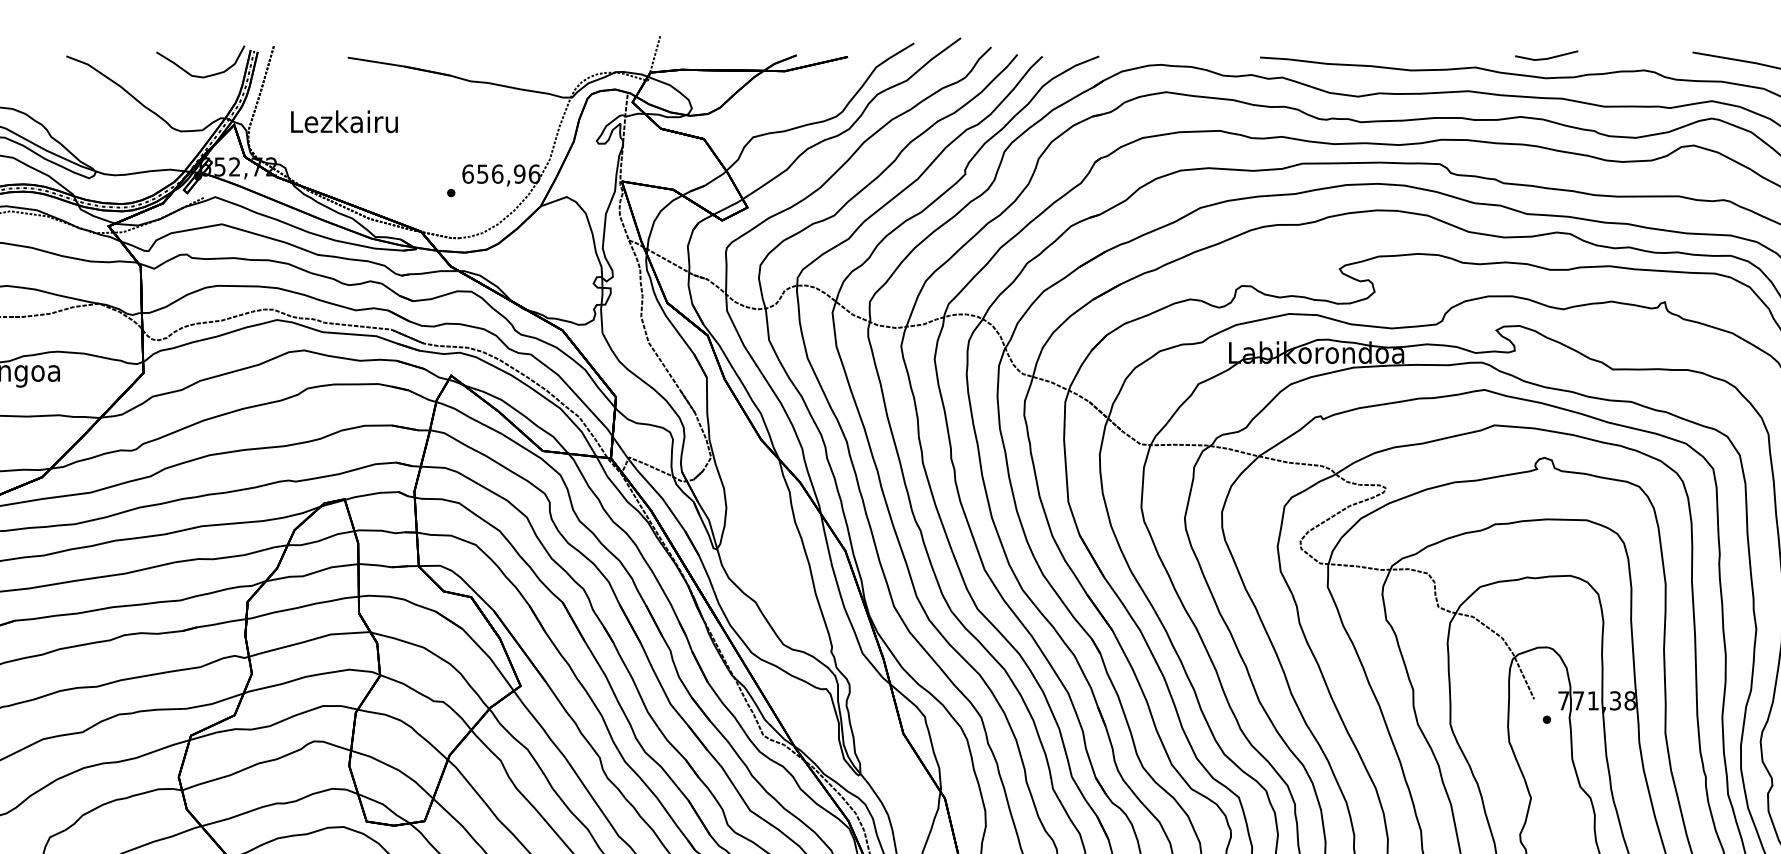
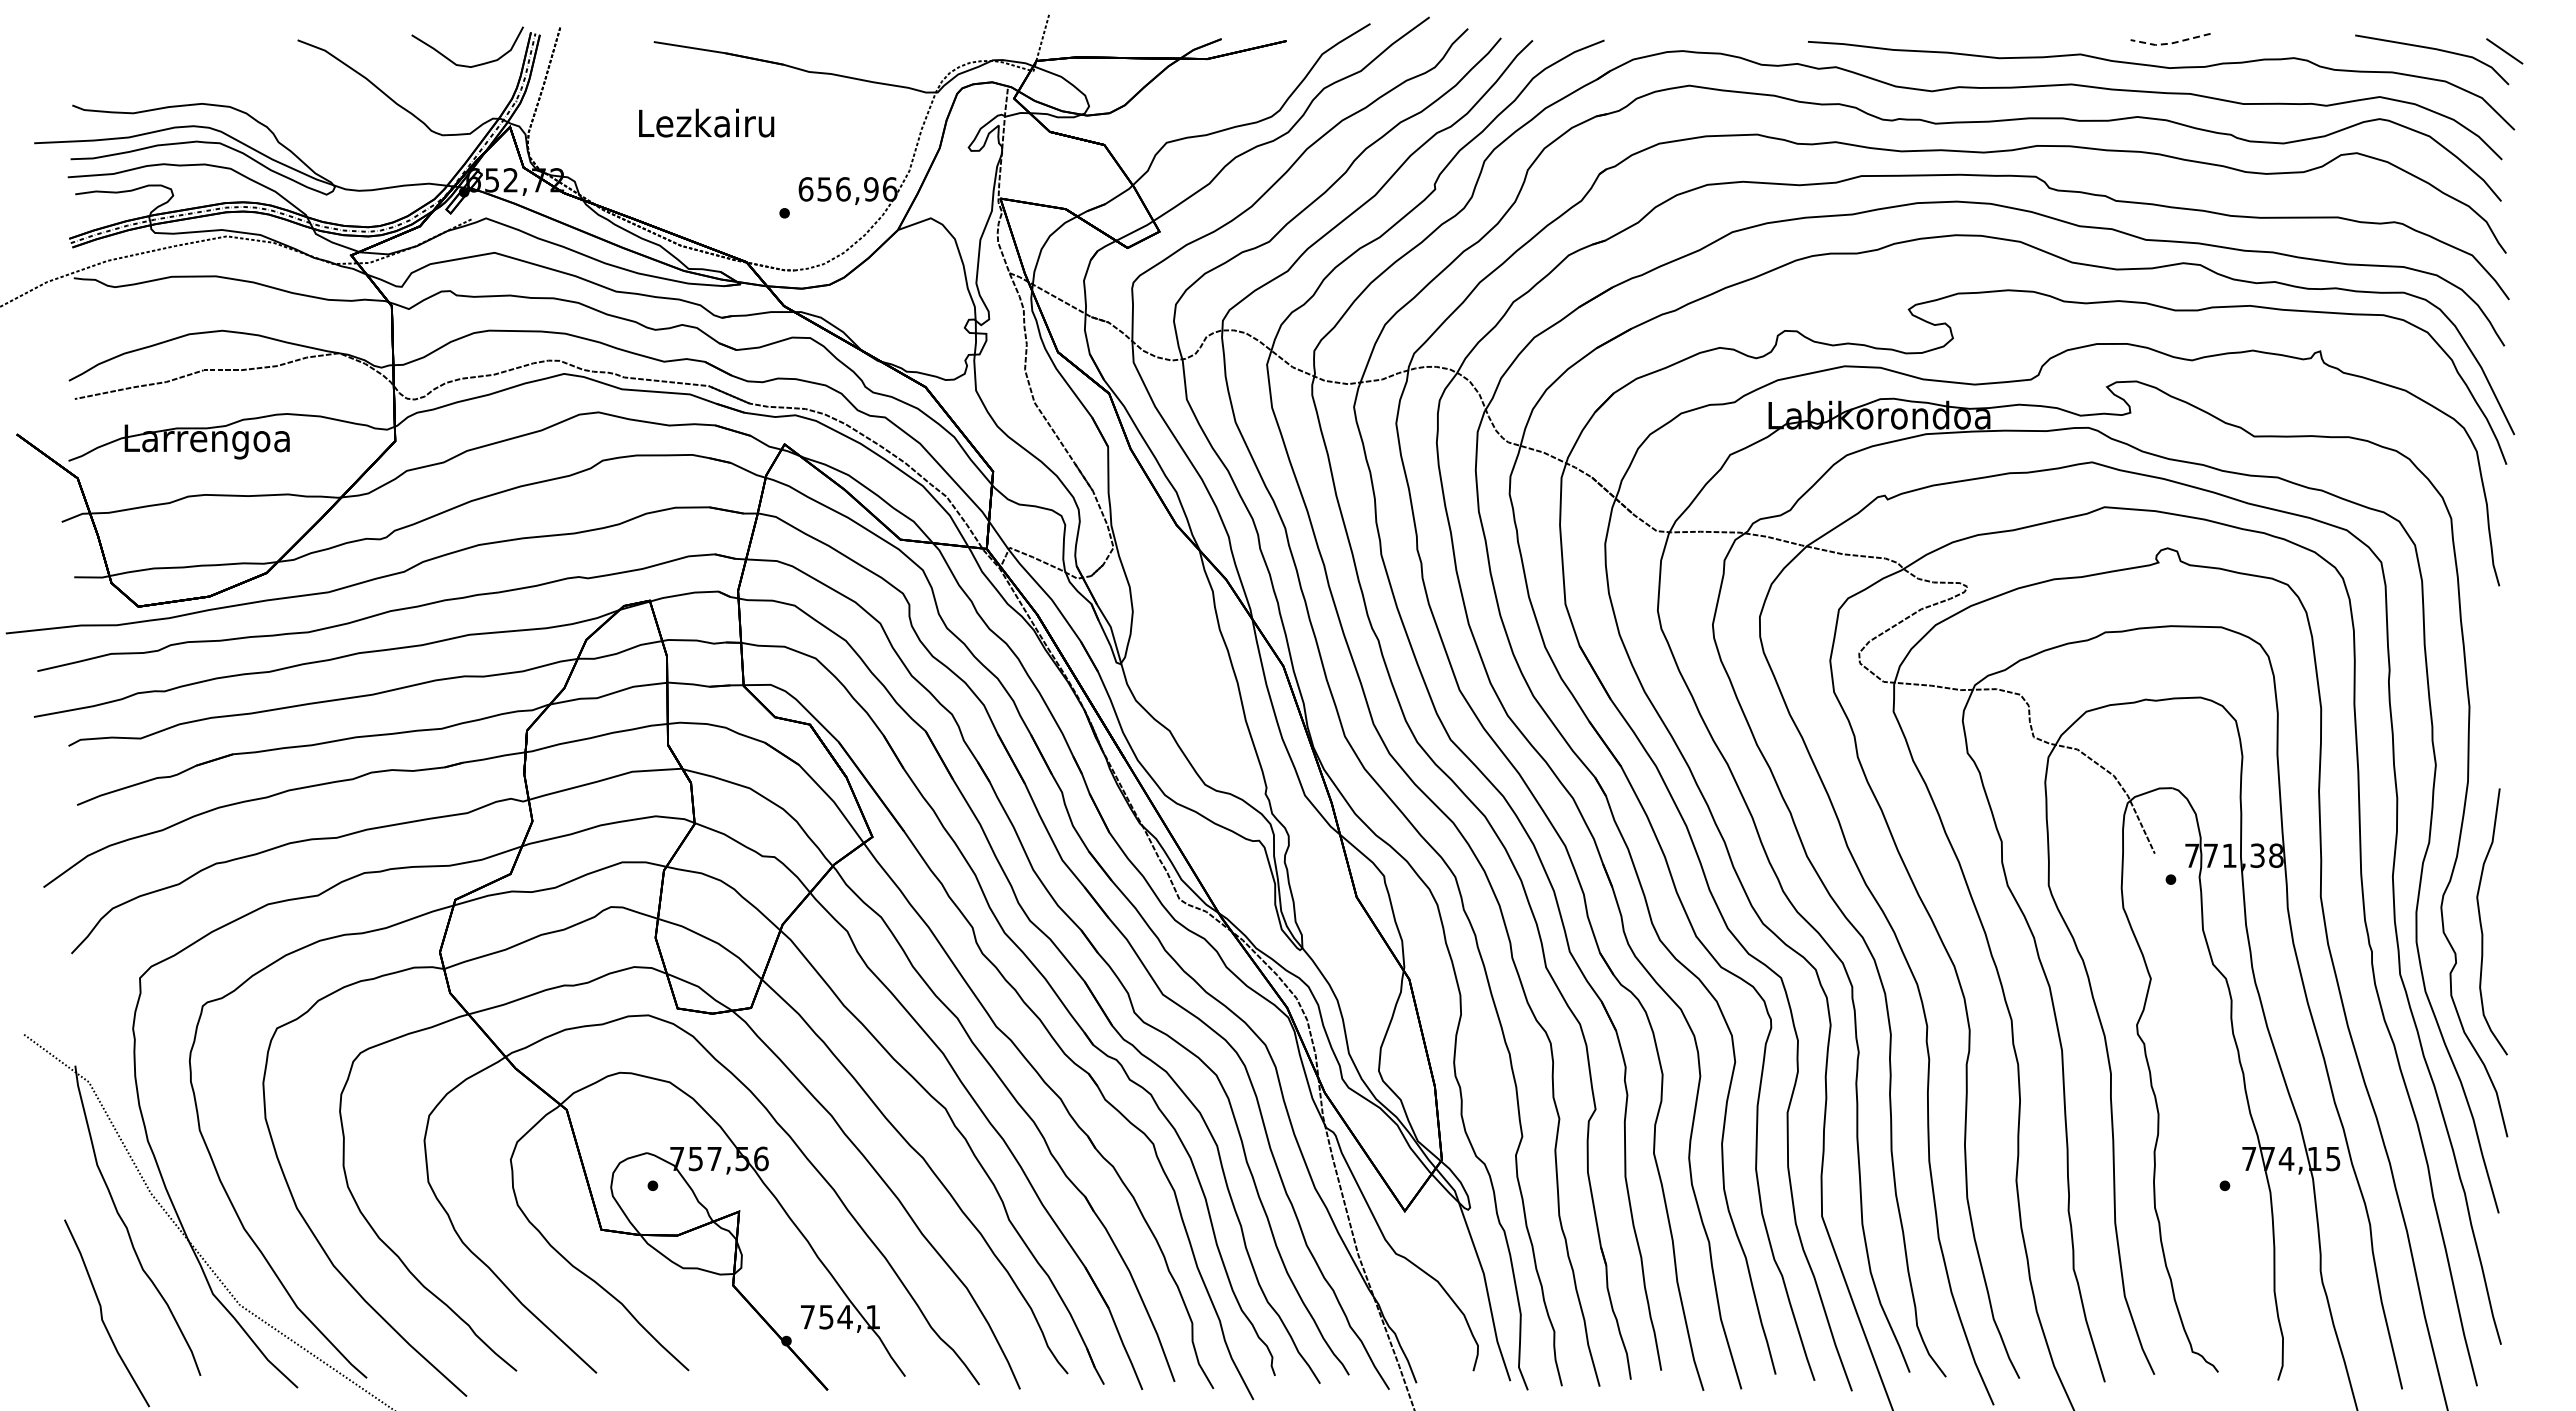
line: (1546, 58) -> (2170, 43), solid -> dashed
text: (344, 121) -> (706, 122), moved

